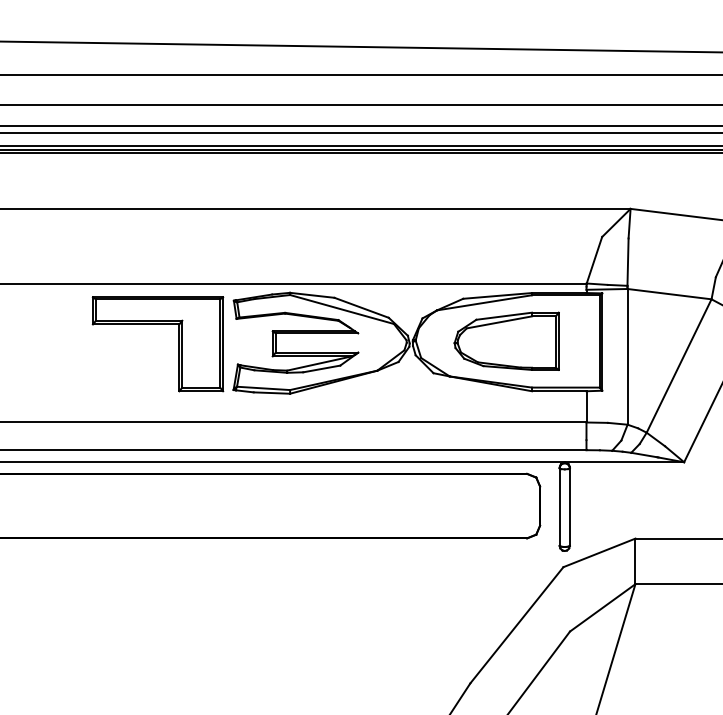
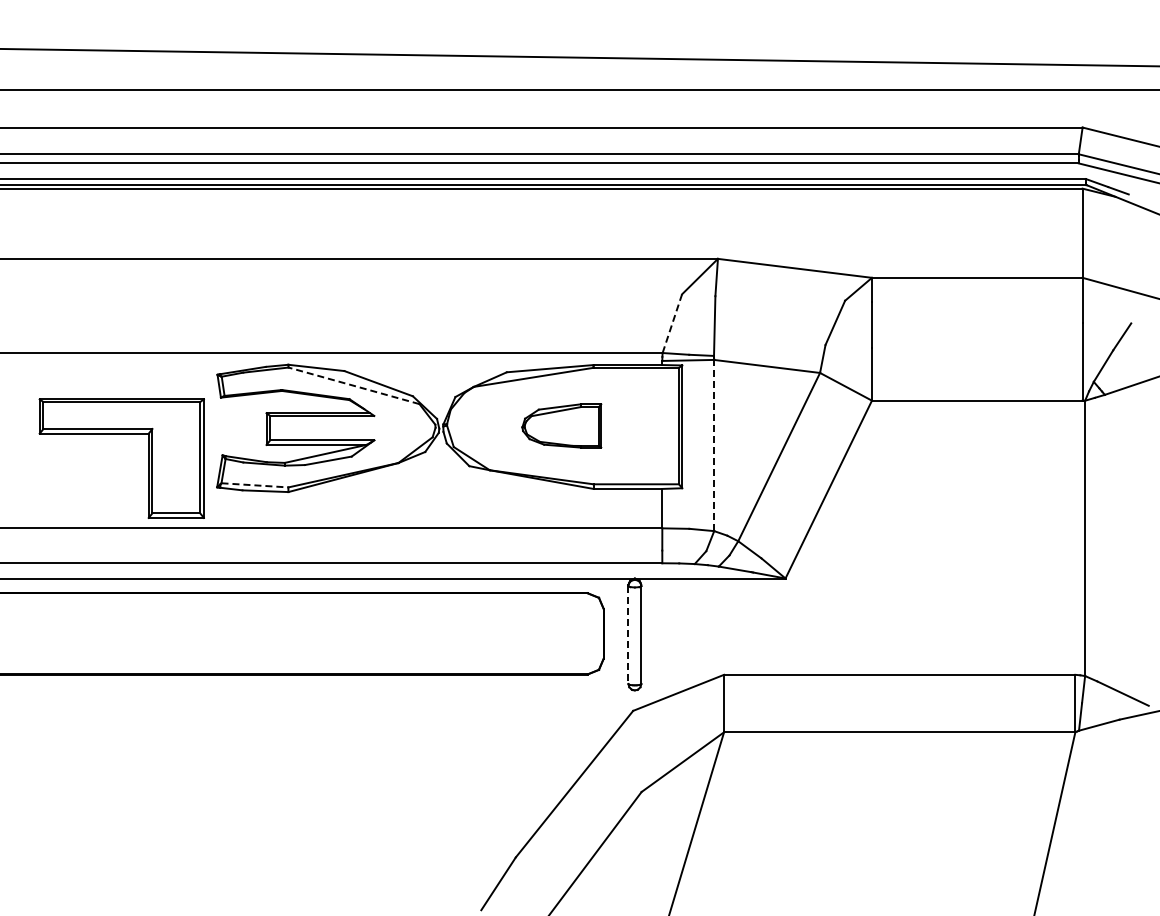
line: (594, 260) -> (672, 323), solid -> dashed
line: (342, 309) -> (354, 385), solid -> dashed
part: (157, 325) -> (121, 434), moved
part: (506, 340) -> (561, 425), size x0.6
line: (627, 356) -> (714, 445), solid -> dashed
line: (263, 388) -> (254, 485), solid -> dashed
line: (559, 507) -> (628, 635), solid -> dashed

